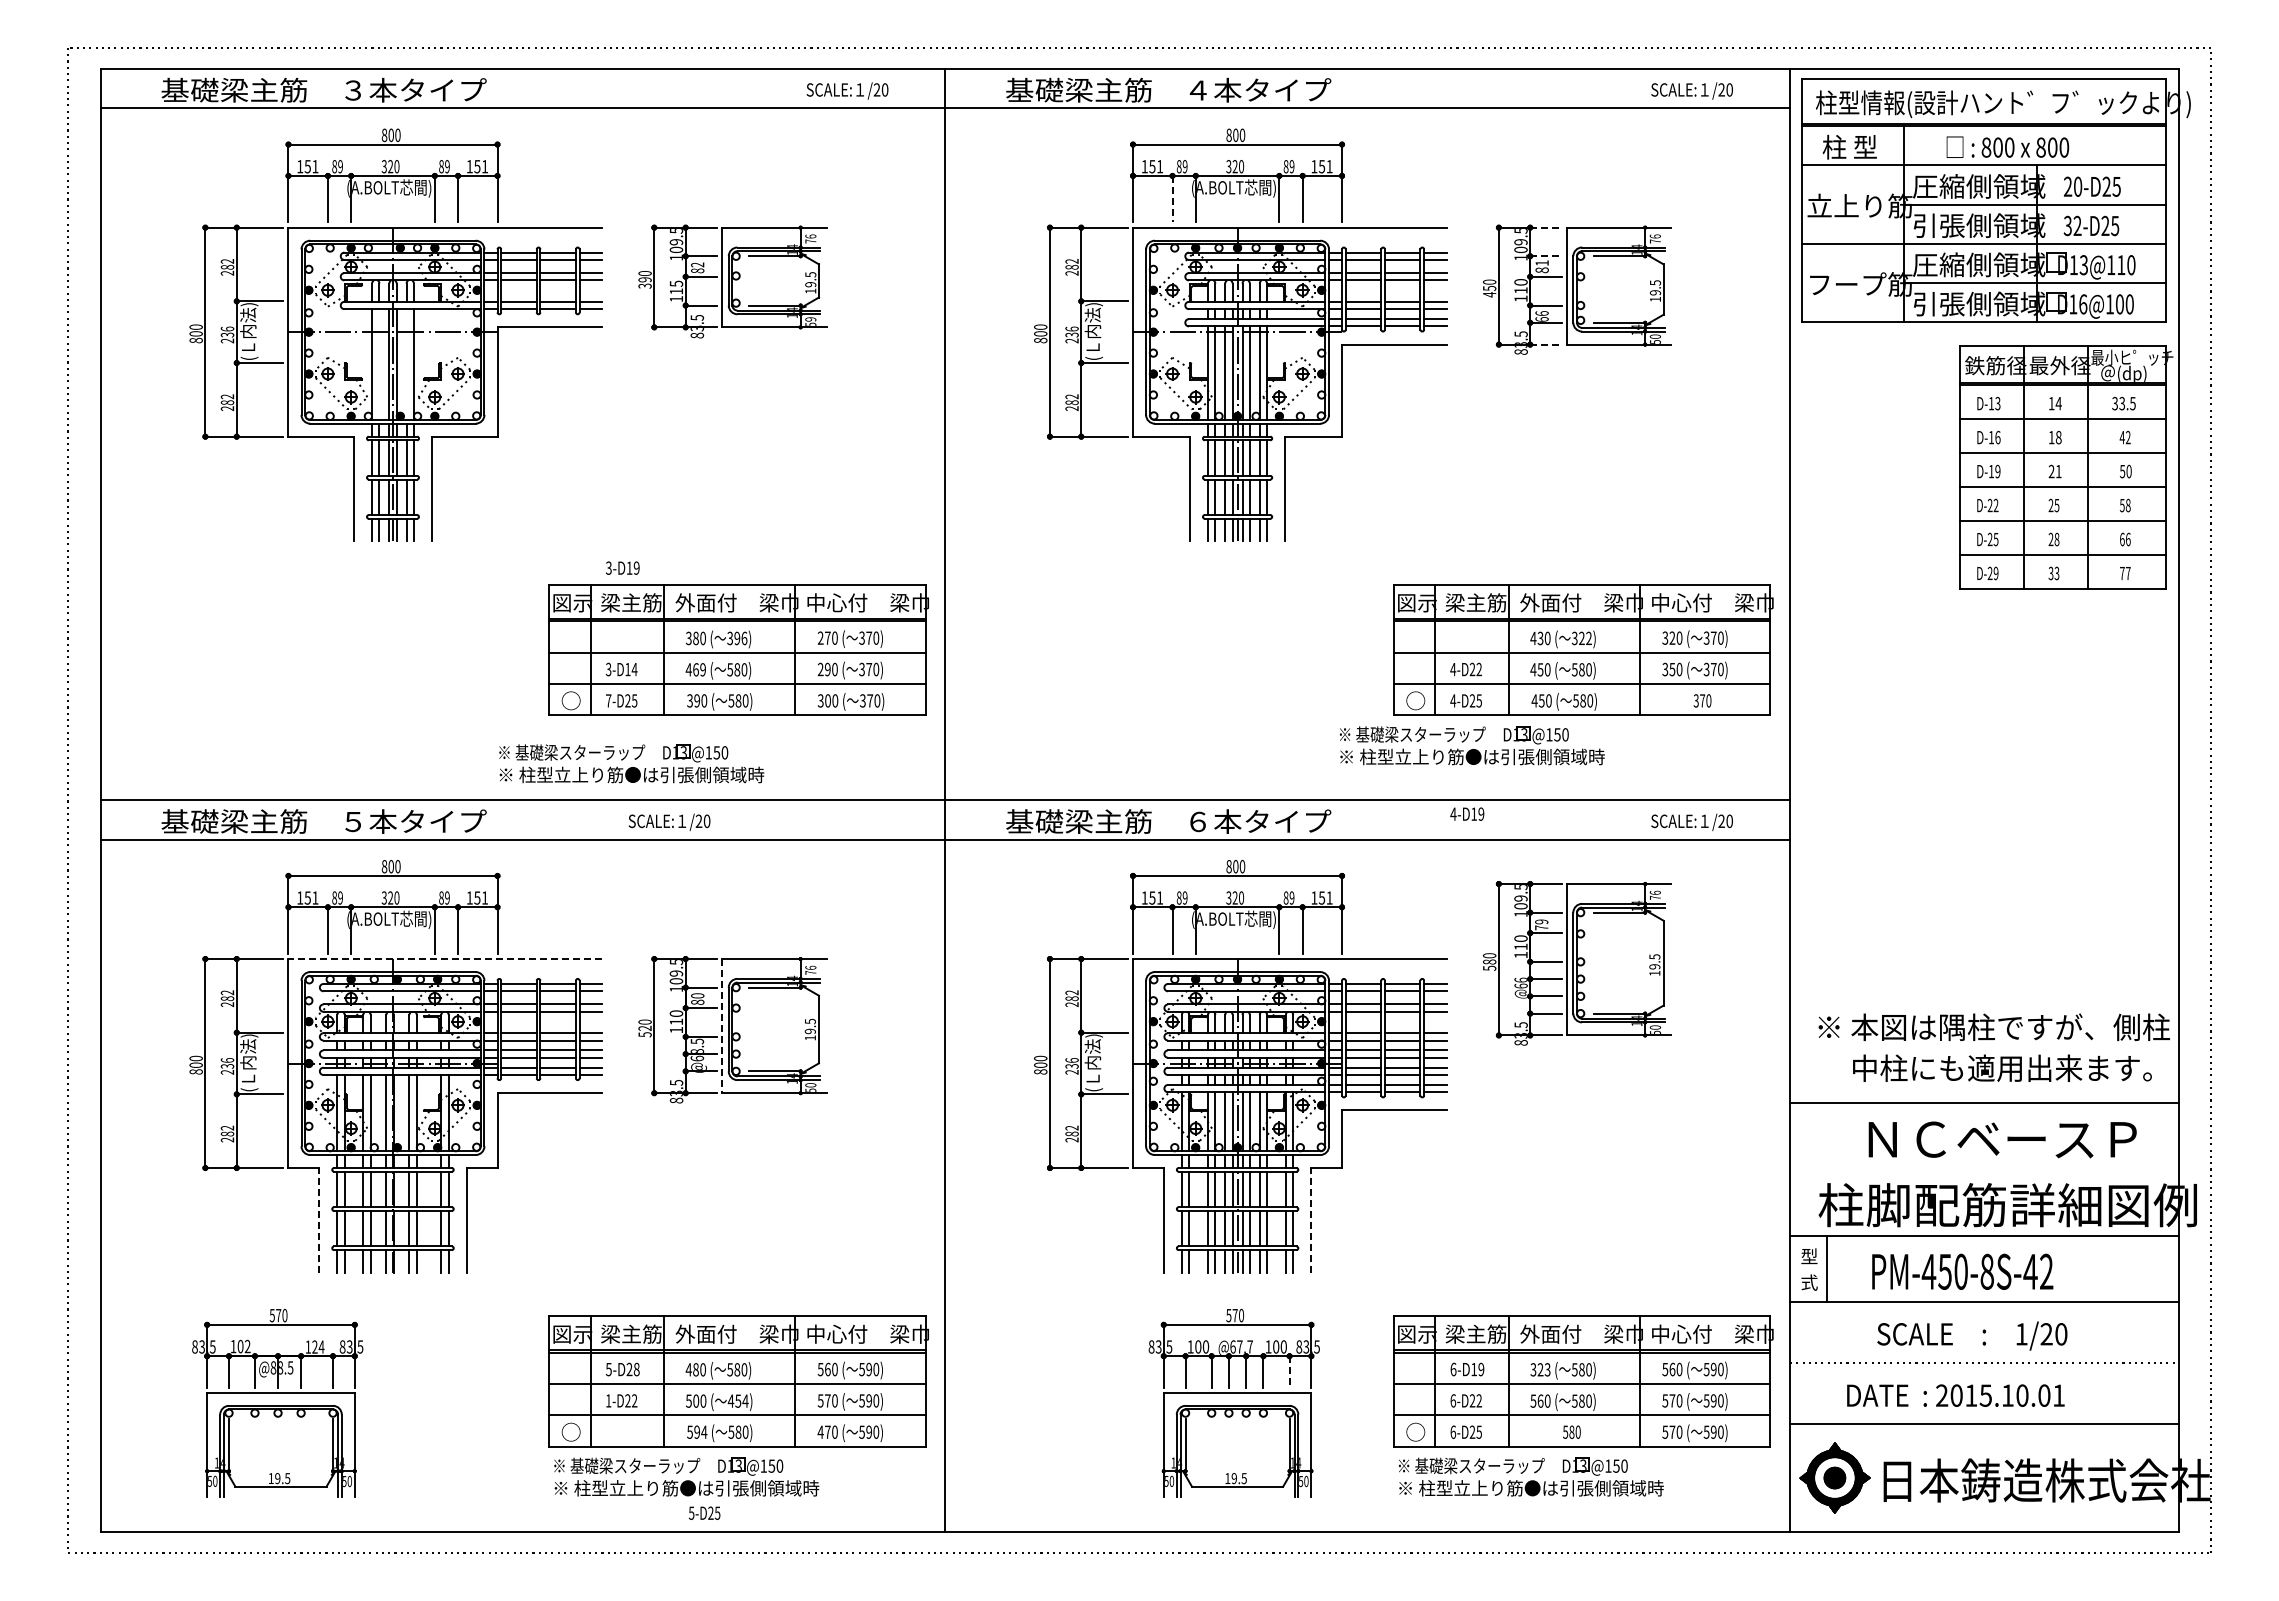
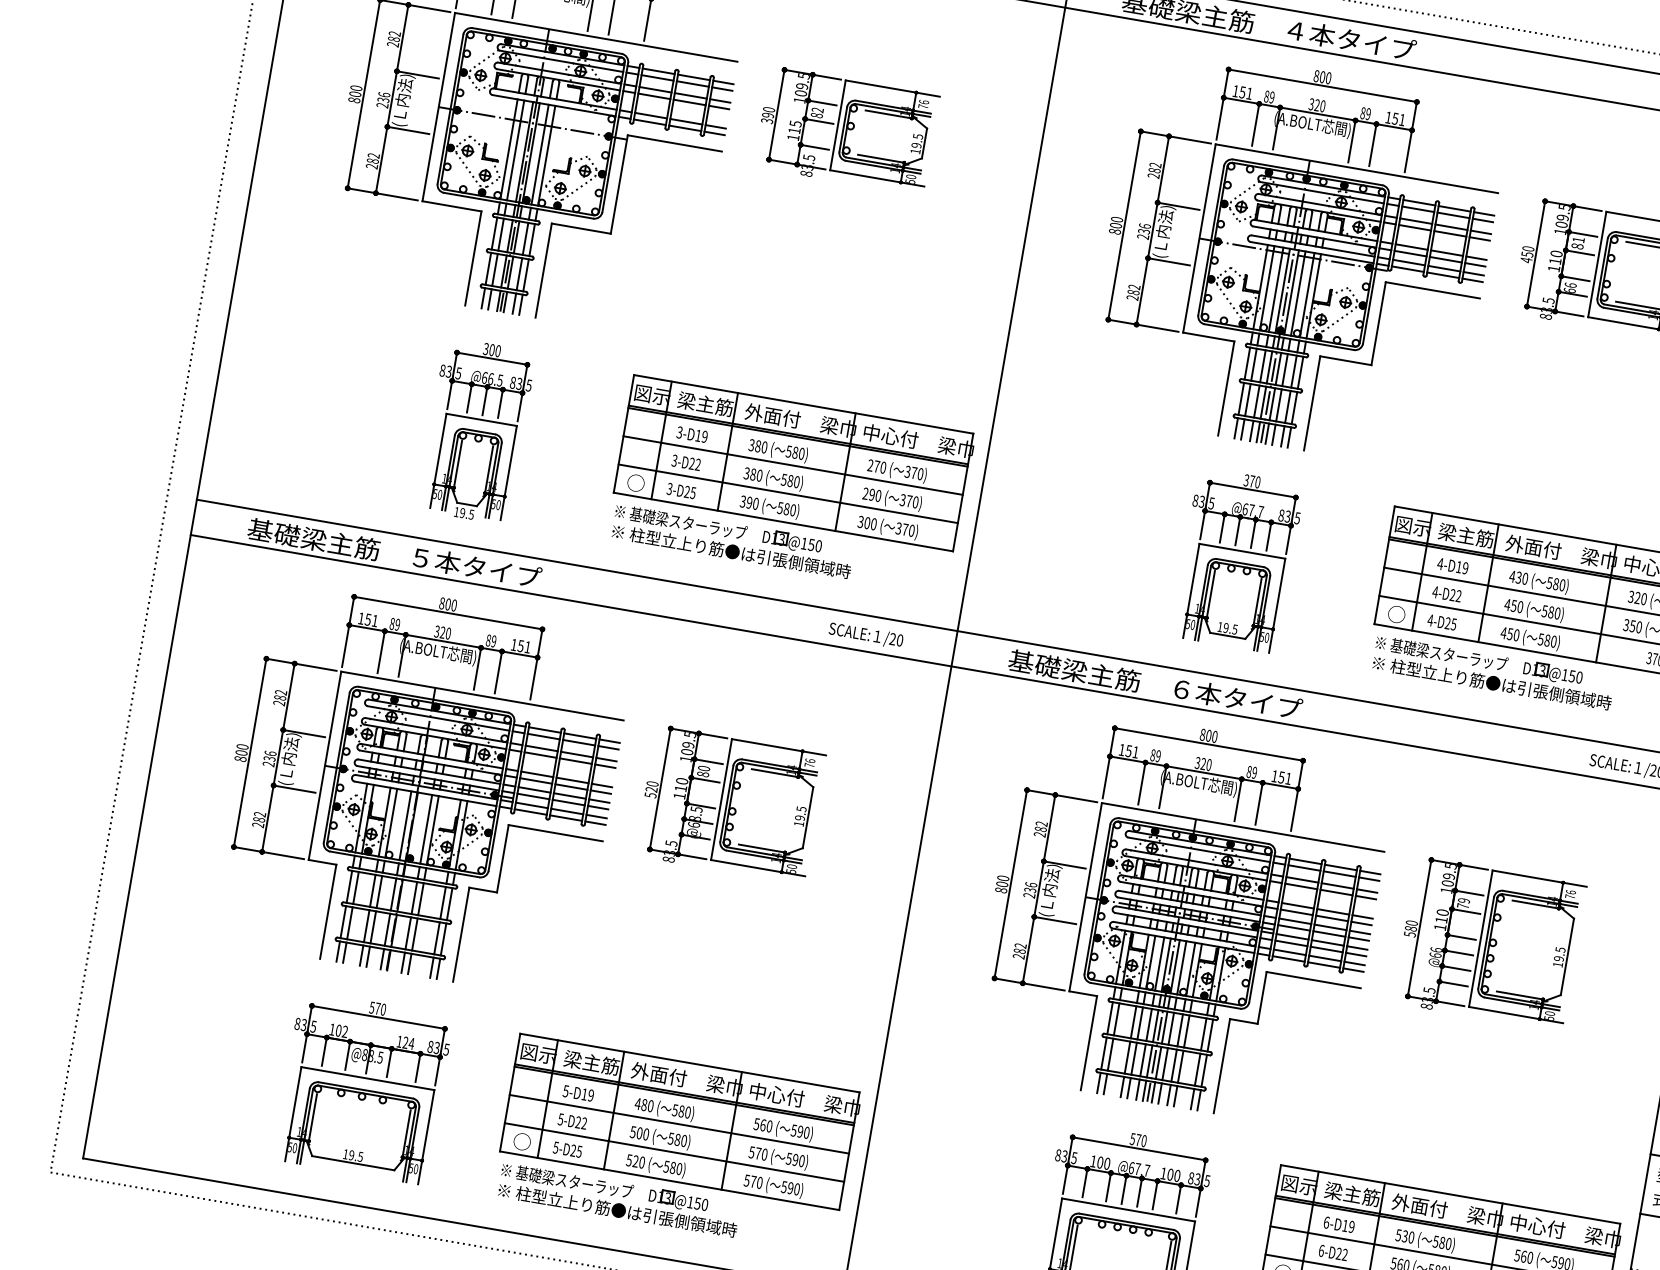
line: (1172, 199) -> (1255, 125), dashed -> solid
line: (1545, 227) -> (1587, 208), dashed -> solid
line: (1545, 256) -> (1582, 234), dashed -> solid
text: (810, 319) -> (910, 176), 59 -> 50
line: (1545, 344) -> (1568, 313), dashed -> solid
line: (379, 364) -> (515, 150), added
line: (406, 364) -> (540, 154), added
text: (622, 567) -> (692, 434), moved
text: (737, 638) -> (795, 452), 396) -> 580)
text: (1581, 638) -> (1555, 584), 322) -> 580)
text: (631, 669) -> (695, 464), 3-D14 -> 3-D22
text: (695, 669) -> (752, 474), 469 -> 380
part: (1233, 671) -> (1237, 559), added
part: (389, 674) -> (476, 431), added
text: (608, 700) -> (669, 488), 7-D25 -> 3-D25
part: (1471, 745) -> (1493, 672), moved
part: (631, 763) -> (732, 541), moved
text: (1467, 813) -> (1453, 565), moved
text: (669, 821) -> (866, 634), moved
line: (445, 959) -> (482, 696), dashed -> solid
part: (1577, 963) -> (1489, 943), moved
line: (722, 1026) -> (721, 799), dashed -> solid
line: (319, 1219) -> (328, 911), dashed -> solid
line: (1311, 1219) -> (1222, 1065), dashed -> solid
text: (632, 1369) -> (587, 1094), 5-D28 -> 5-D19
text: (1540, 1369) -> (1405, 1236), 323 -> 530
line: (1289, 1371) -> (1178, 1198), dashed -> solid
text: (608, 1400) -> (560, 1119), 1-D22 -> 5-D22
text: (737, 1400) -> (676, 1139), 454) -> 580)
part: (277, 1403) -> (363, 1087), moved
text: (700, 1431) -> (638, 1161), 594 -> 520
text: (820, 1431) -> (746, 1179), 470 -> 570
text: (704, 1512) -> (567, 1149), moved

